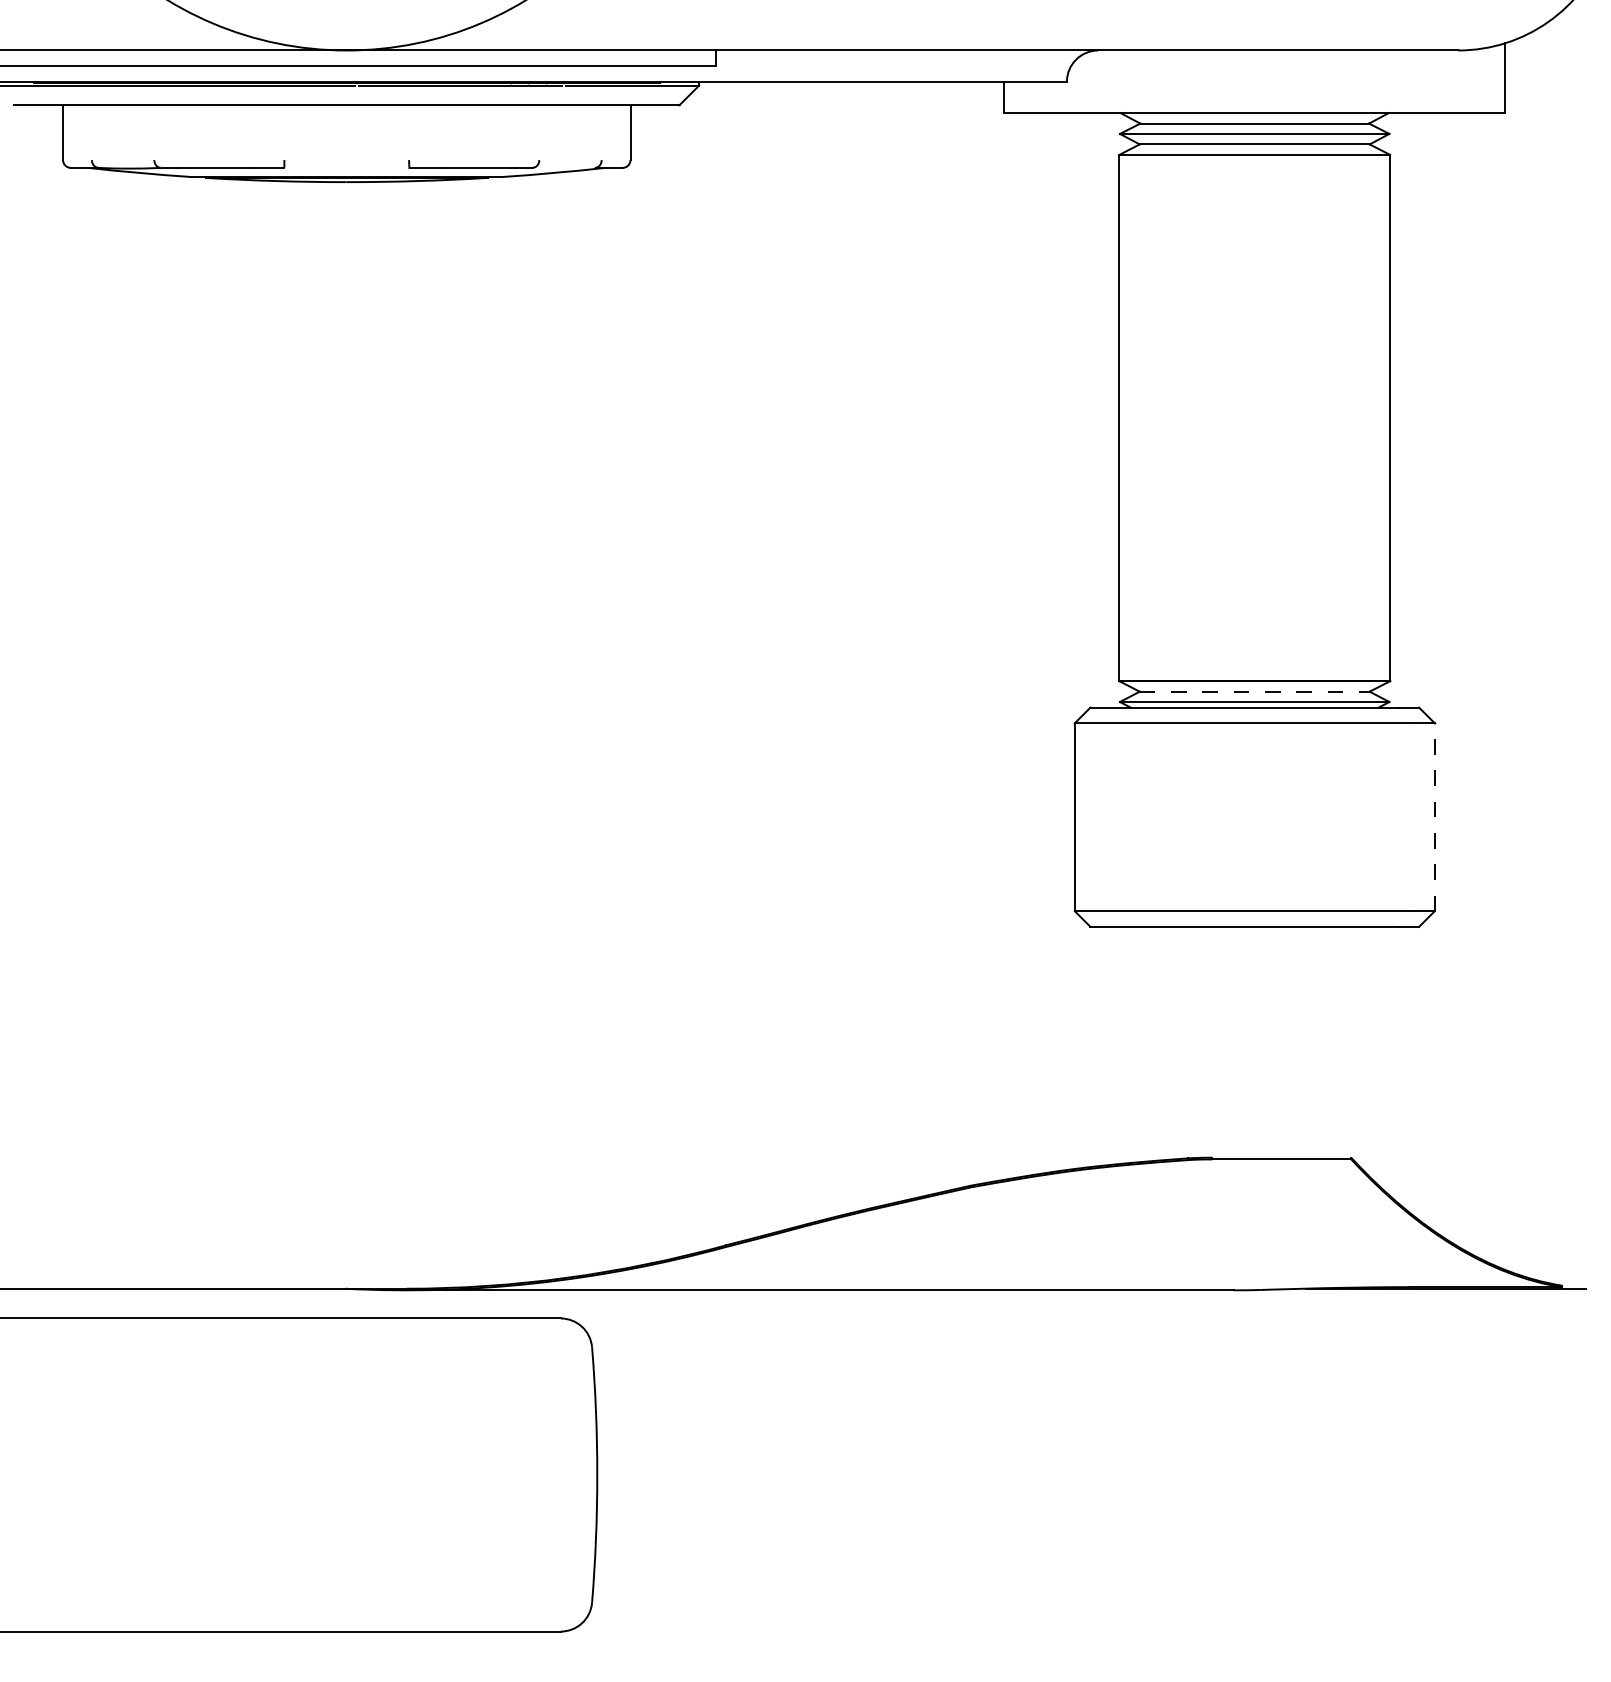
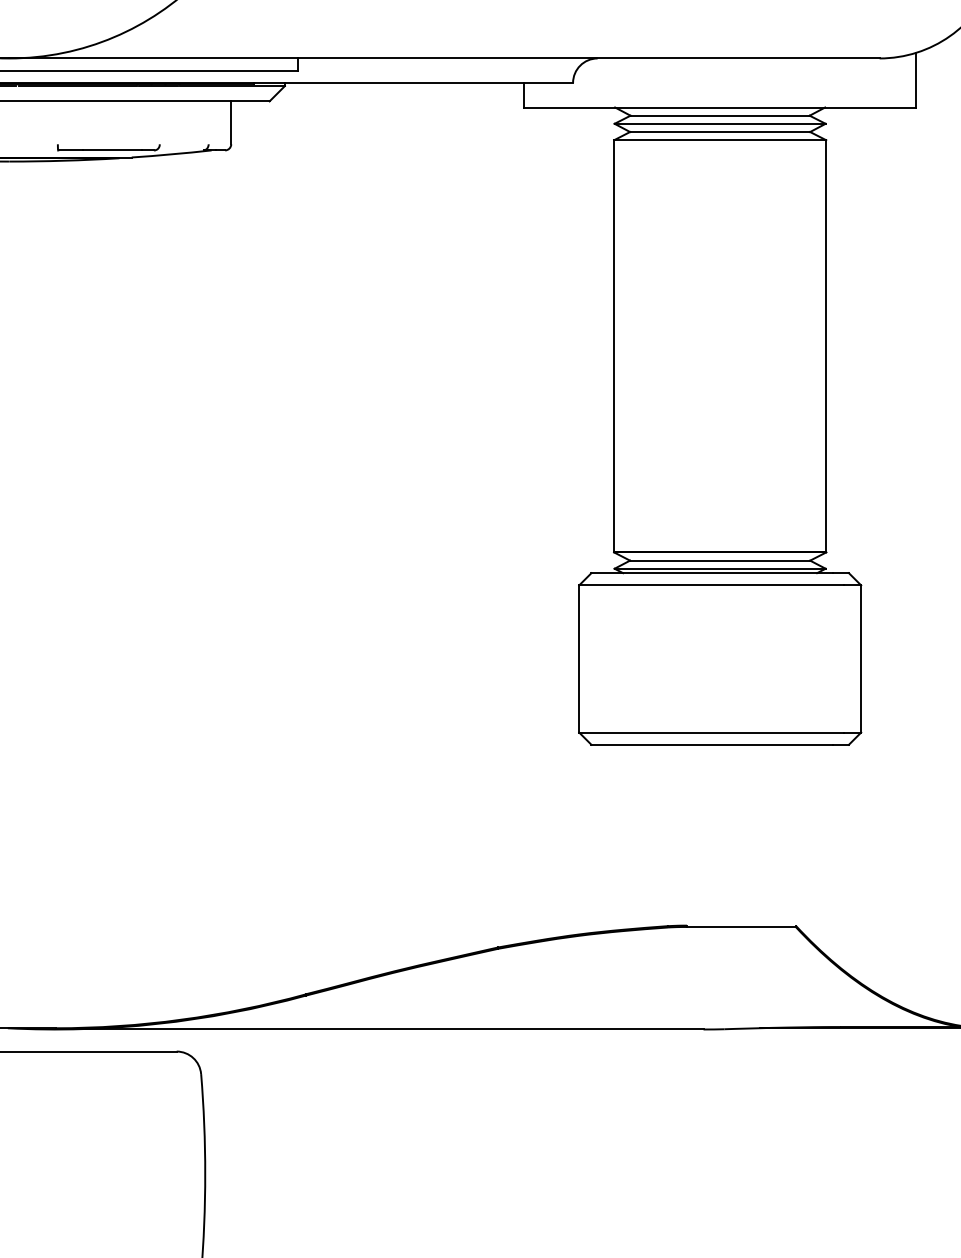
line: (1254, 691) -> (719, 560), dashed -> solid
line: (1434, 817) -> (860, 659), dashed -> solid

